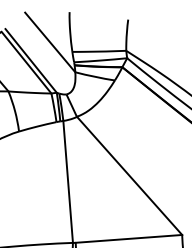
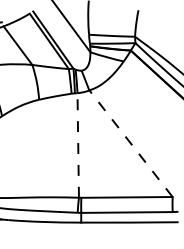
line: (130, 175) -> (131, 143), solid -> dashed
line: (68, 180) -> (78, 144), solid -> dashed

